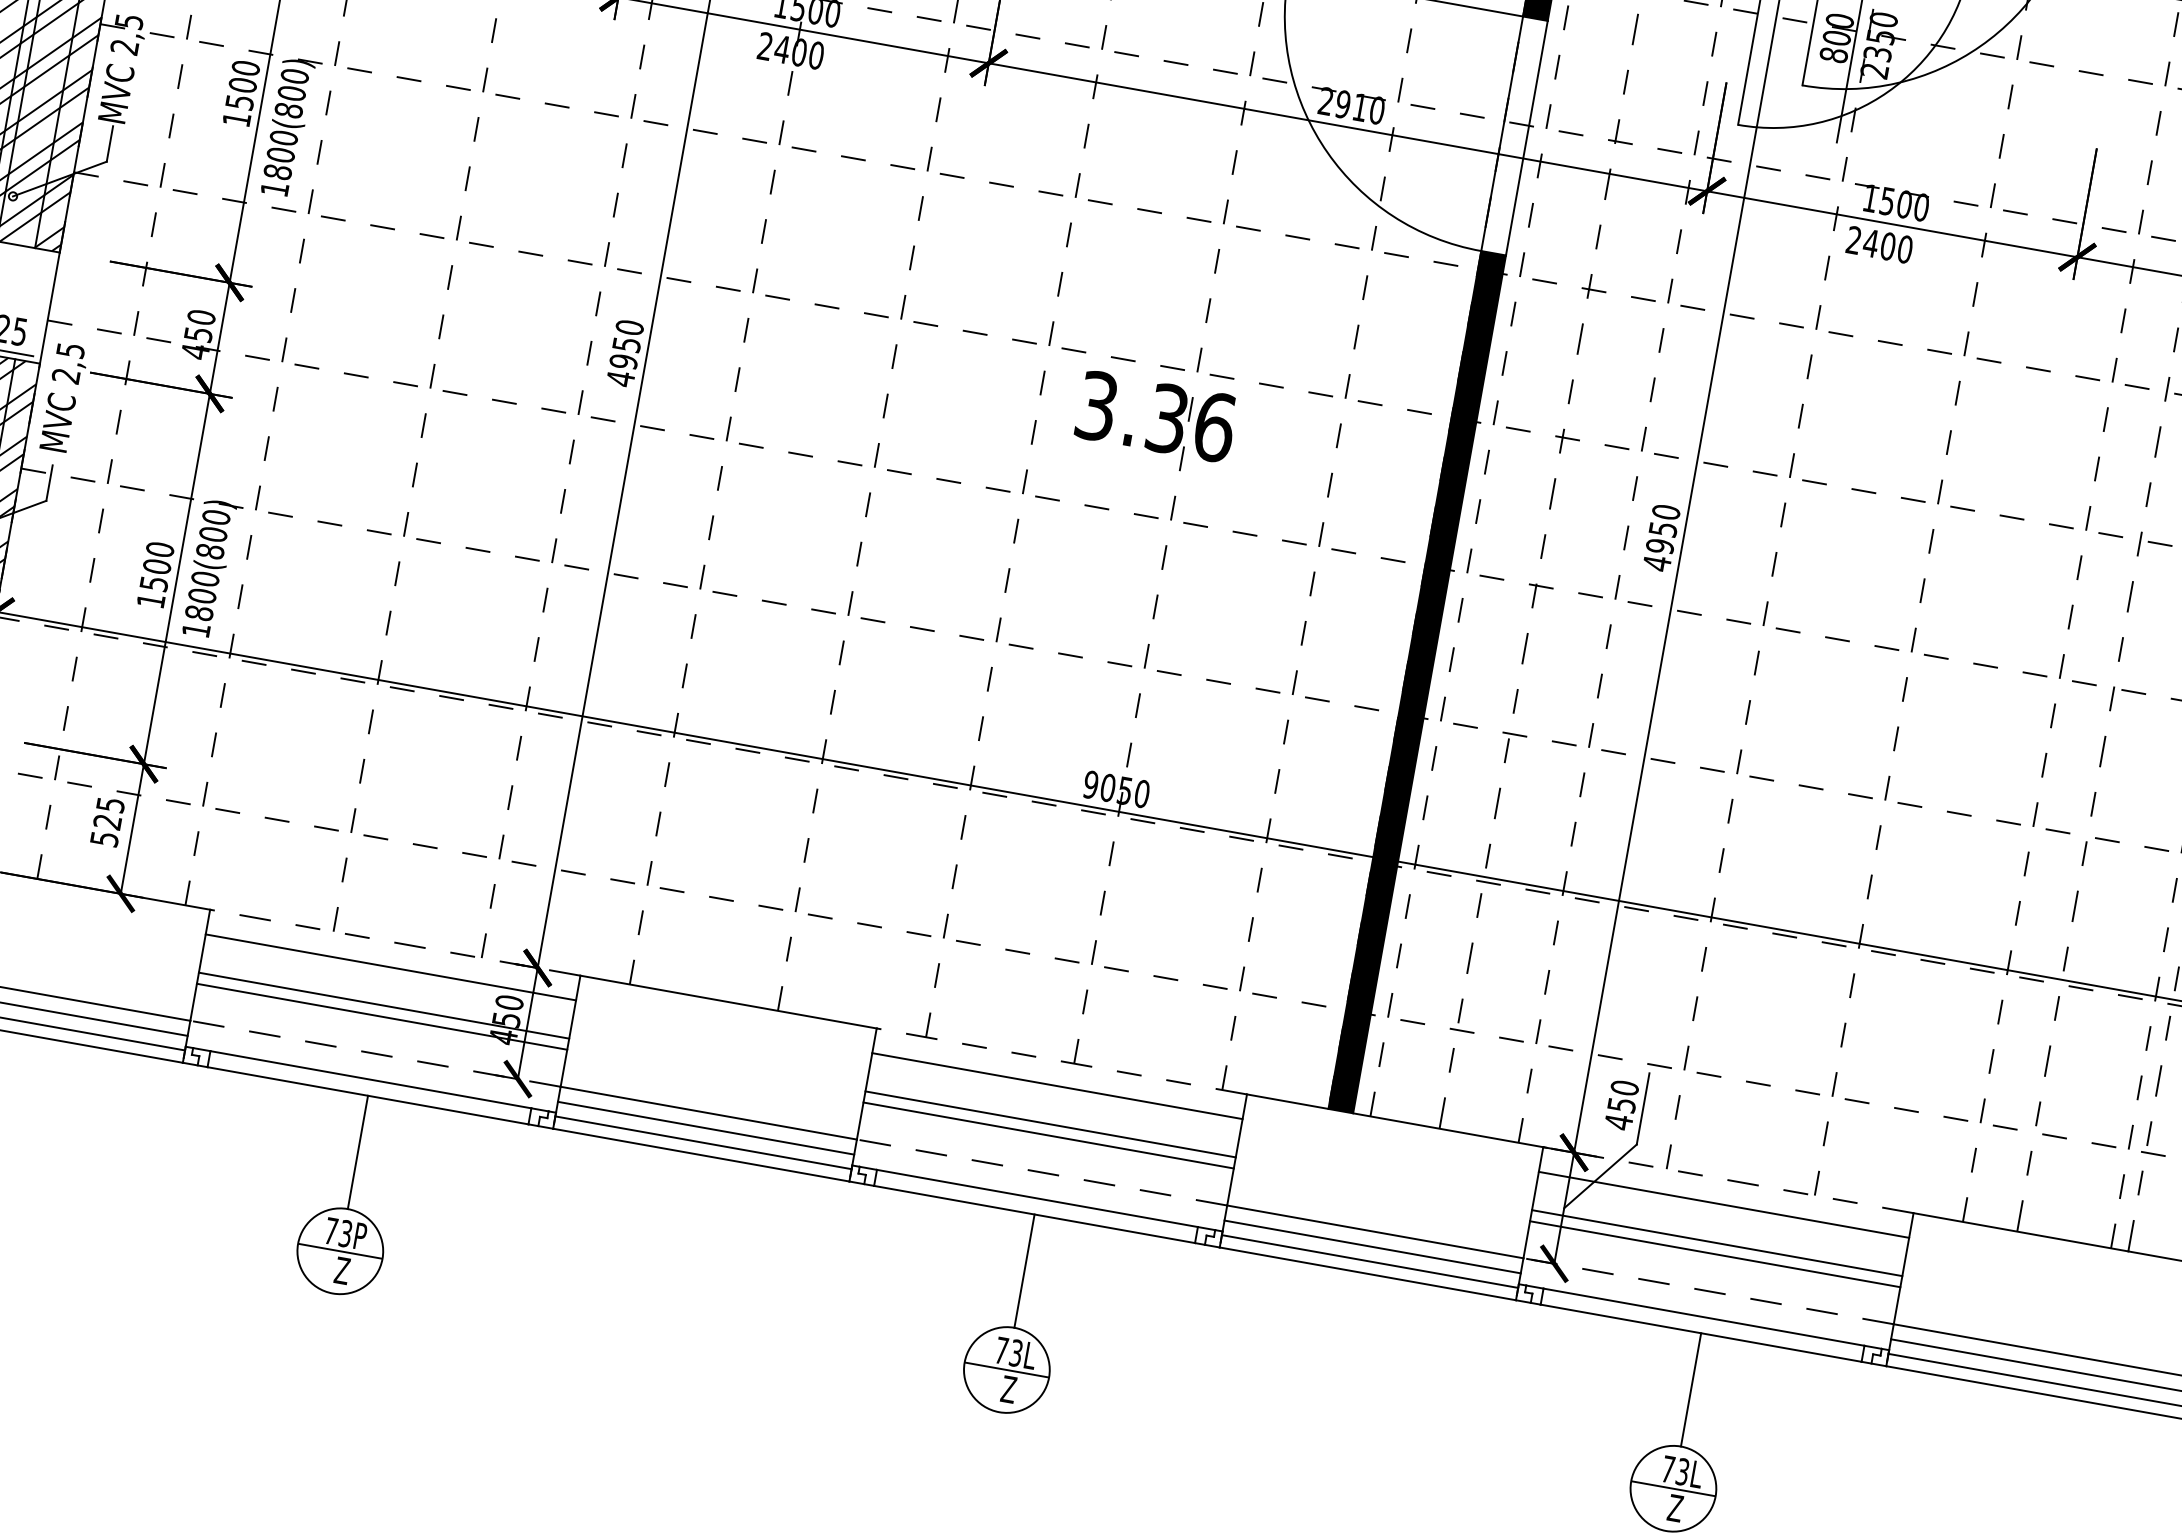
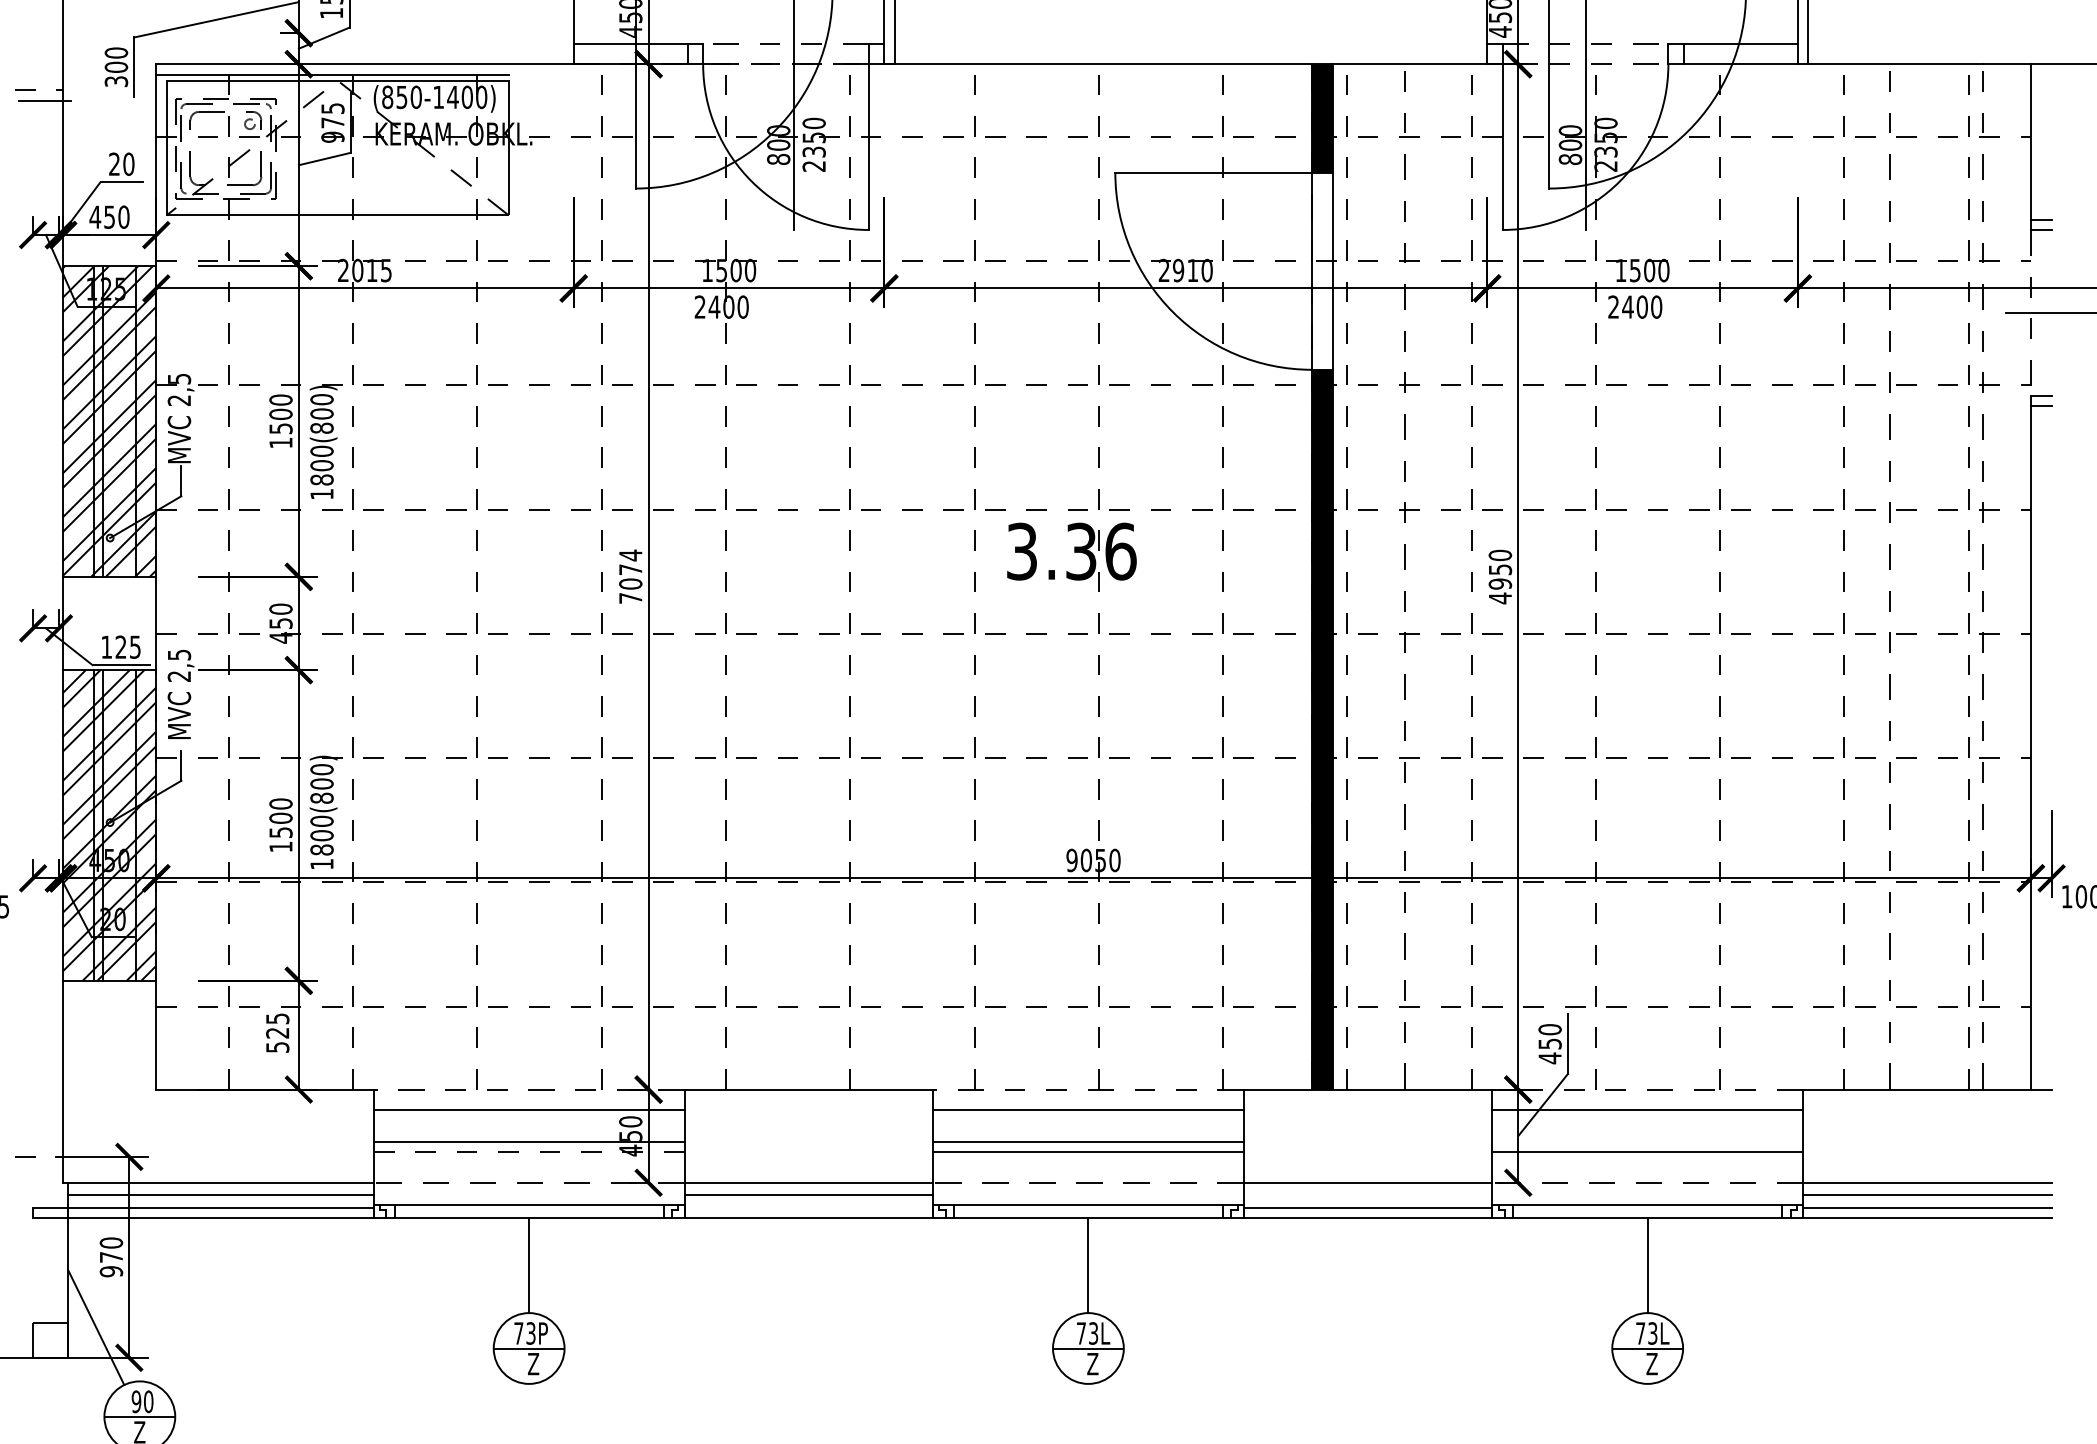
text: (625, 352) -> (630, 576), 4950 -> 7074
line: (381, 1016) -> (528, 1151), solid -> dashed
line: (703, 1142) -> (808, 1207), removed
line: (1716, 1243) -> (1647, 1142), removed
line: (1371, 1246) -> (1367, 1195), removed

